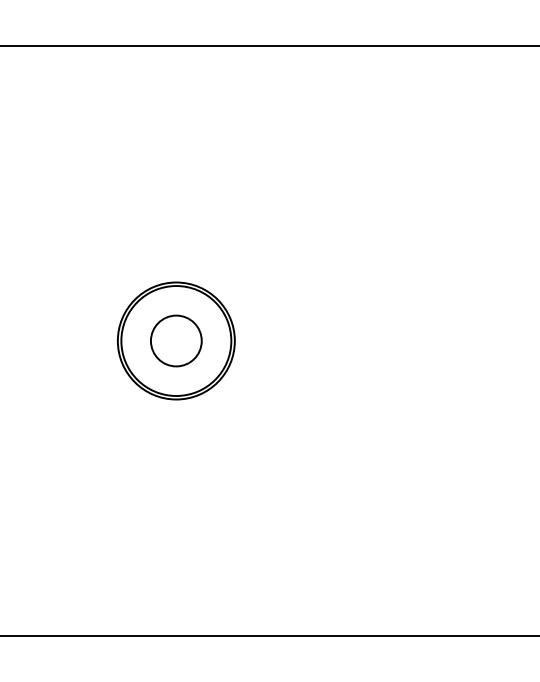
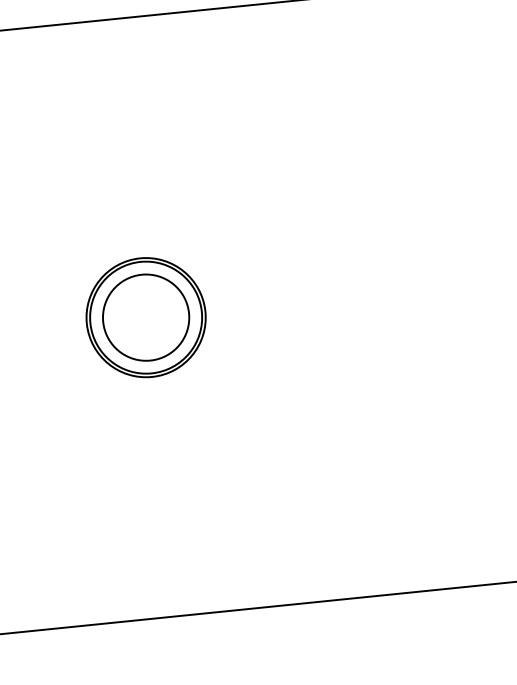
circle: (176, 340) -> (146, 317), size x1.67

